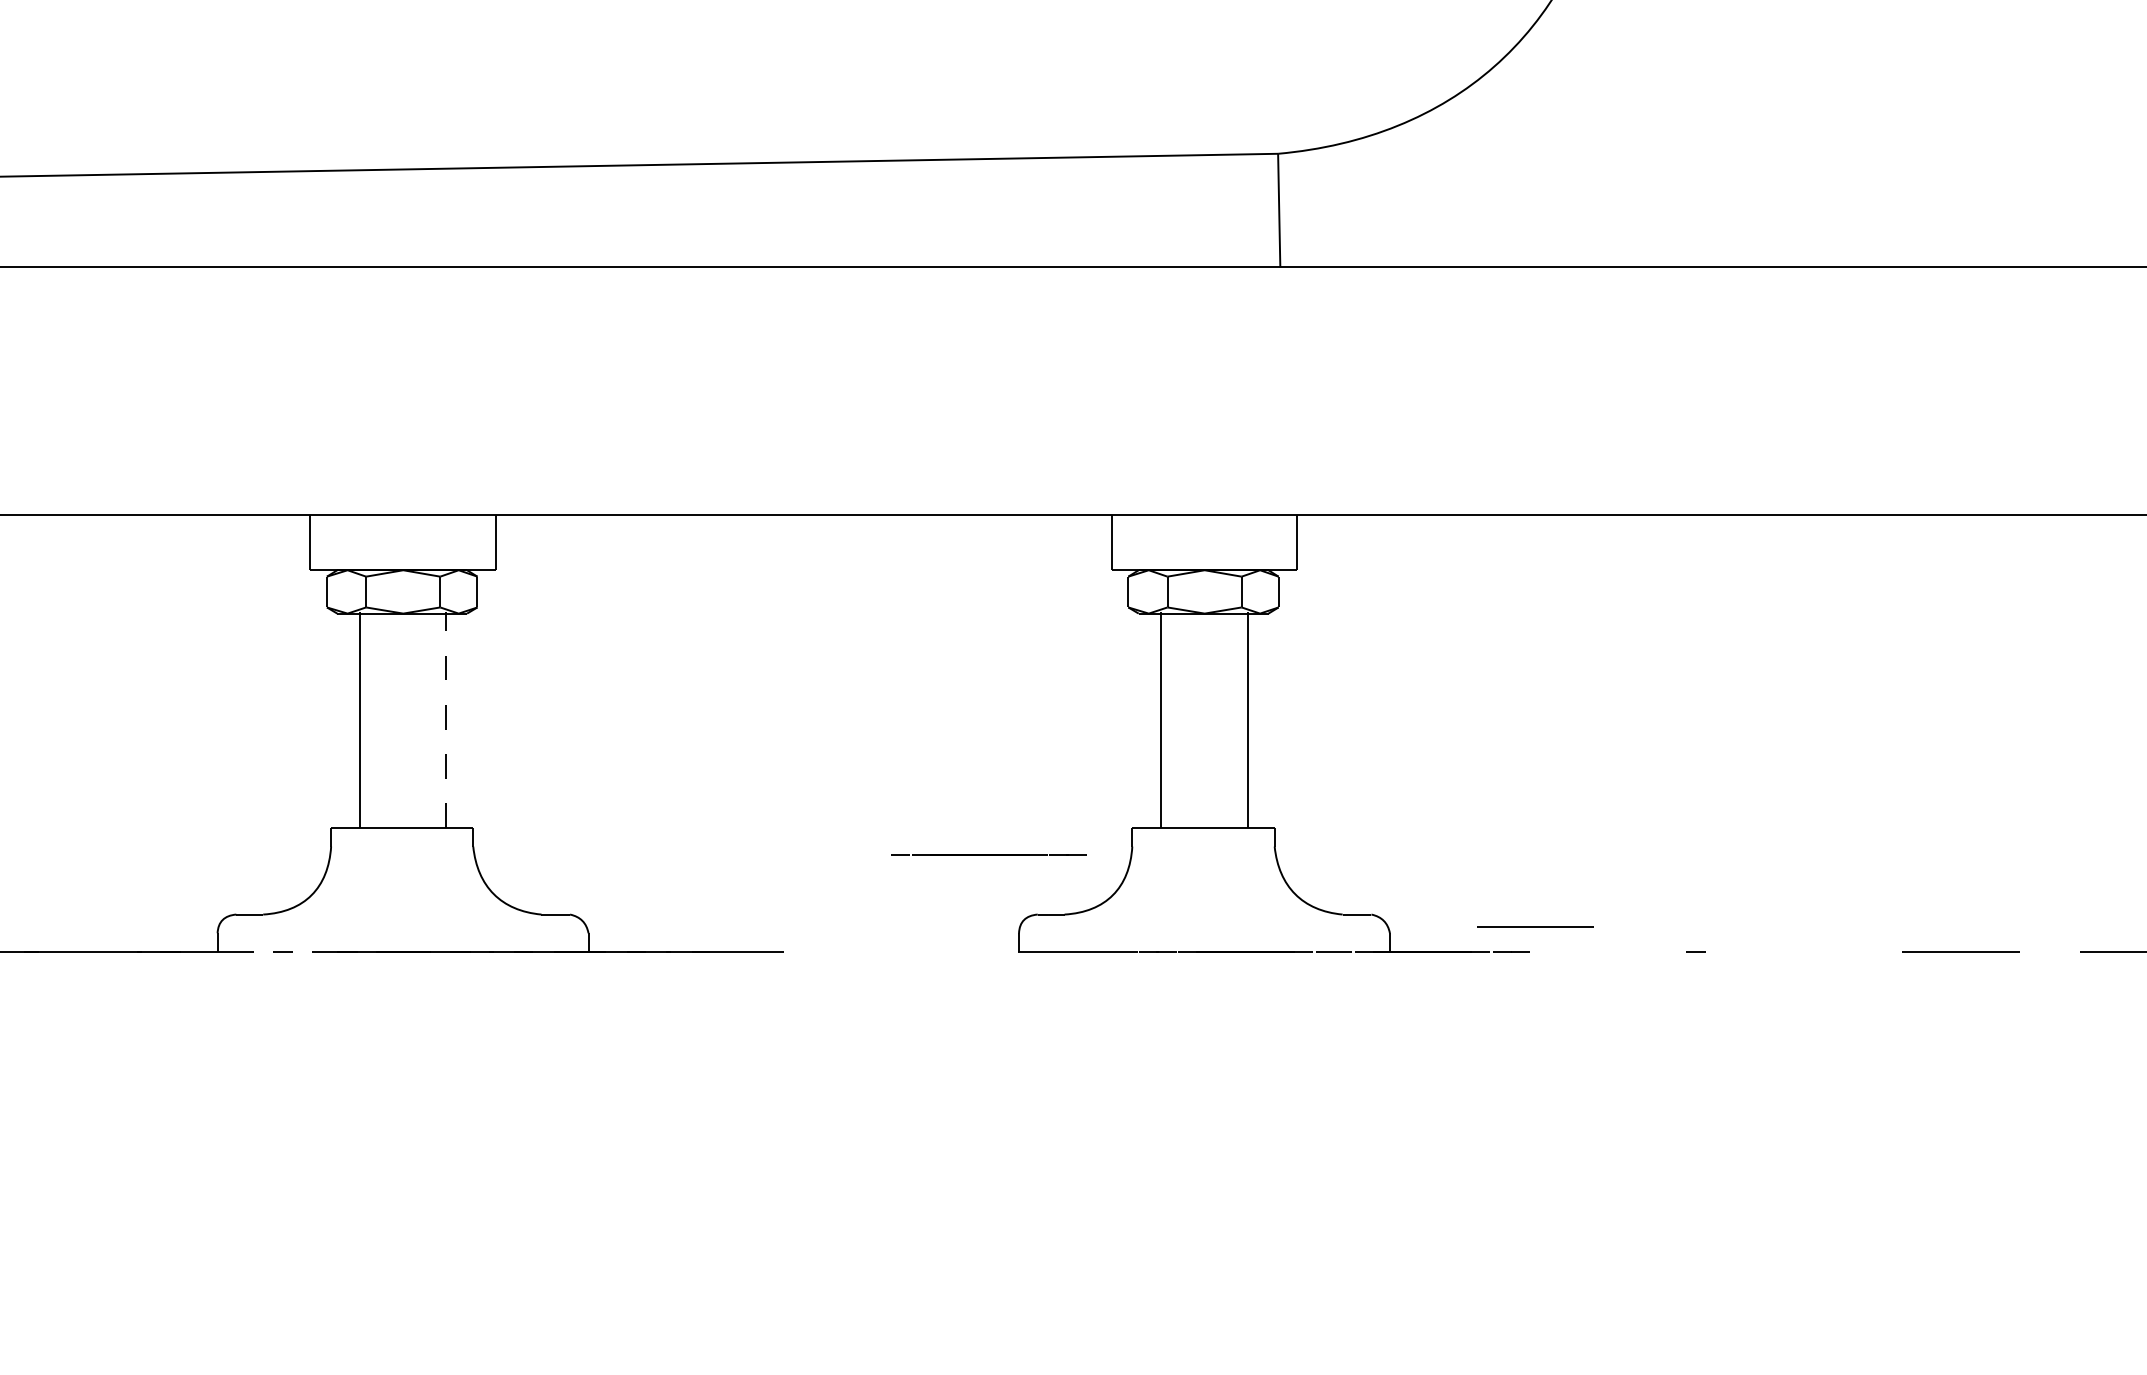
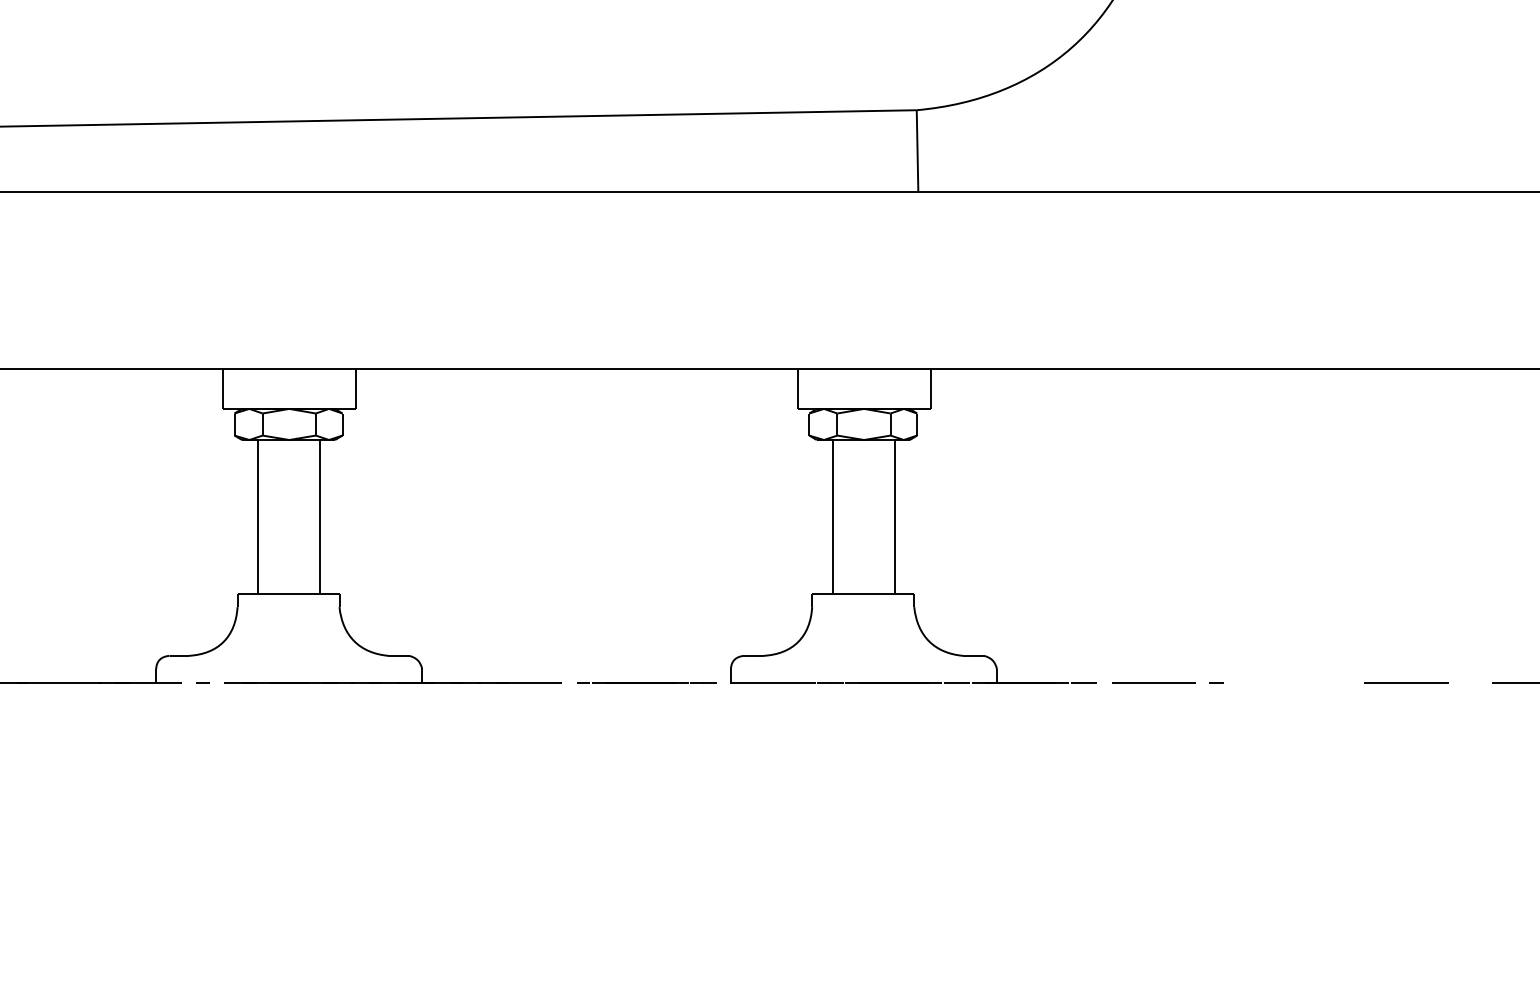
line: (446, 719) -> (320, 515), dashed -> solid
line: (988, 854) -> (646, 682), moved
line: (1535, 926) -> (1153, 682), moved

